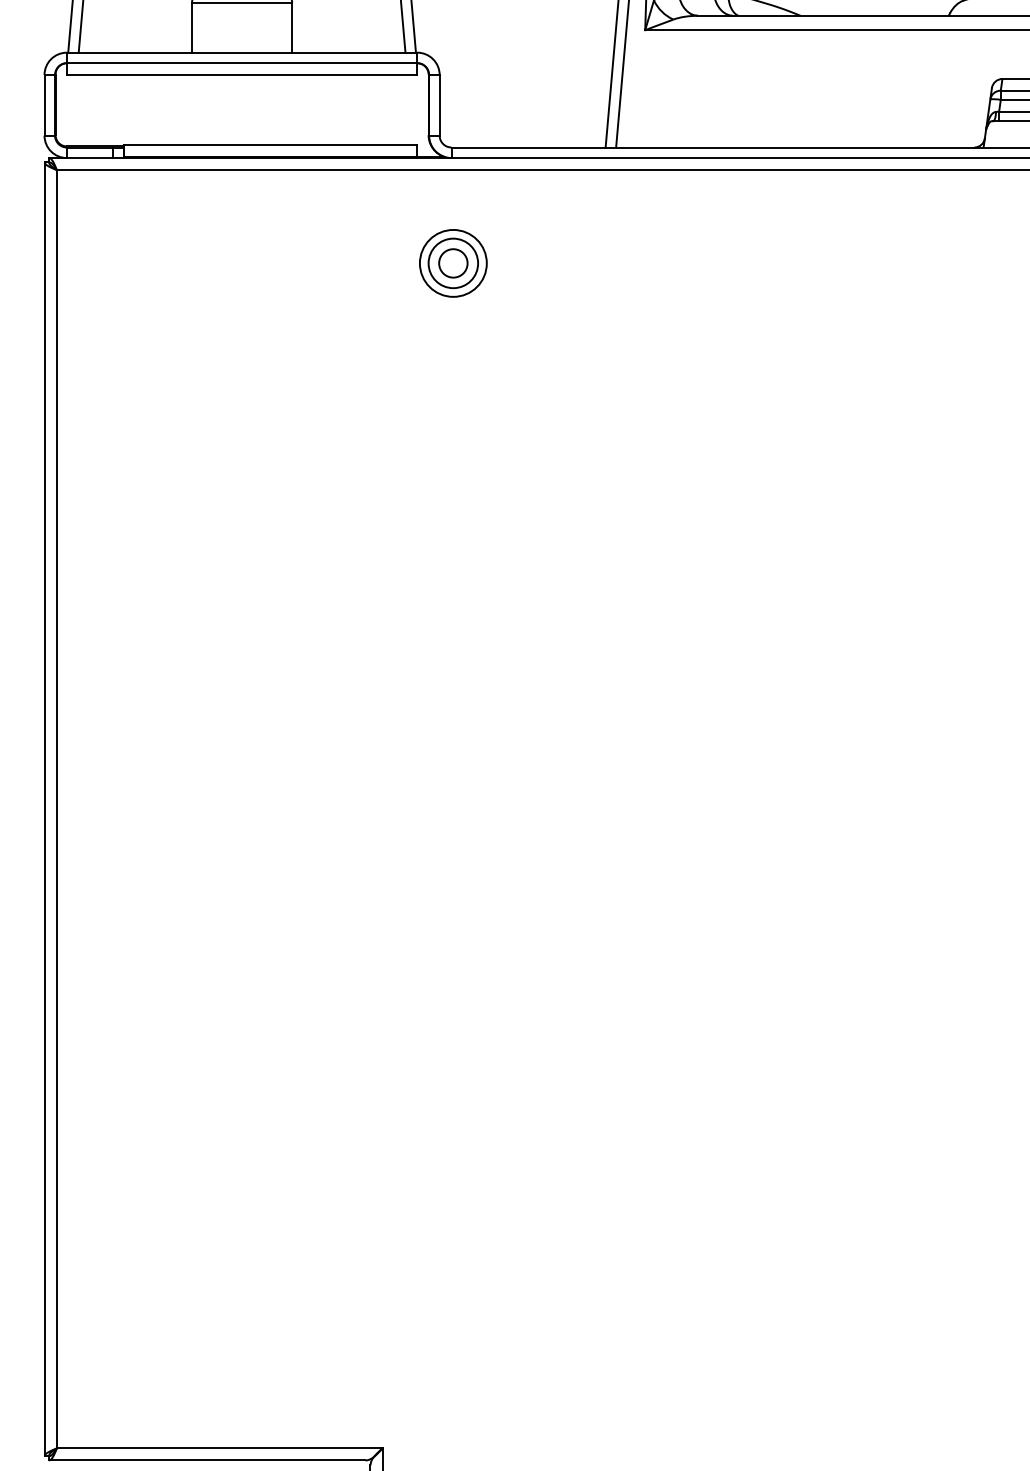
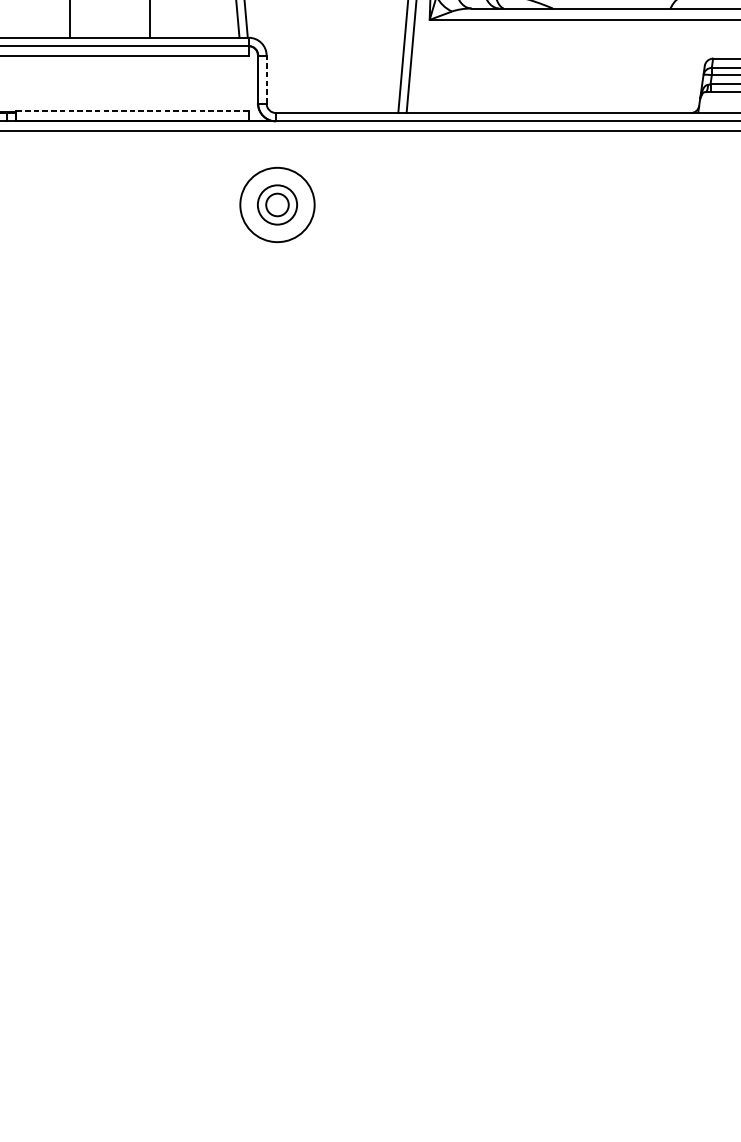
line: (439, 104) -> (266, 78), solid -> dashed
line: (270, 144) -> (132, 110), solid -> dashed
circle: (452, 262) -> (276, 204), size x1.4

